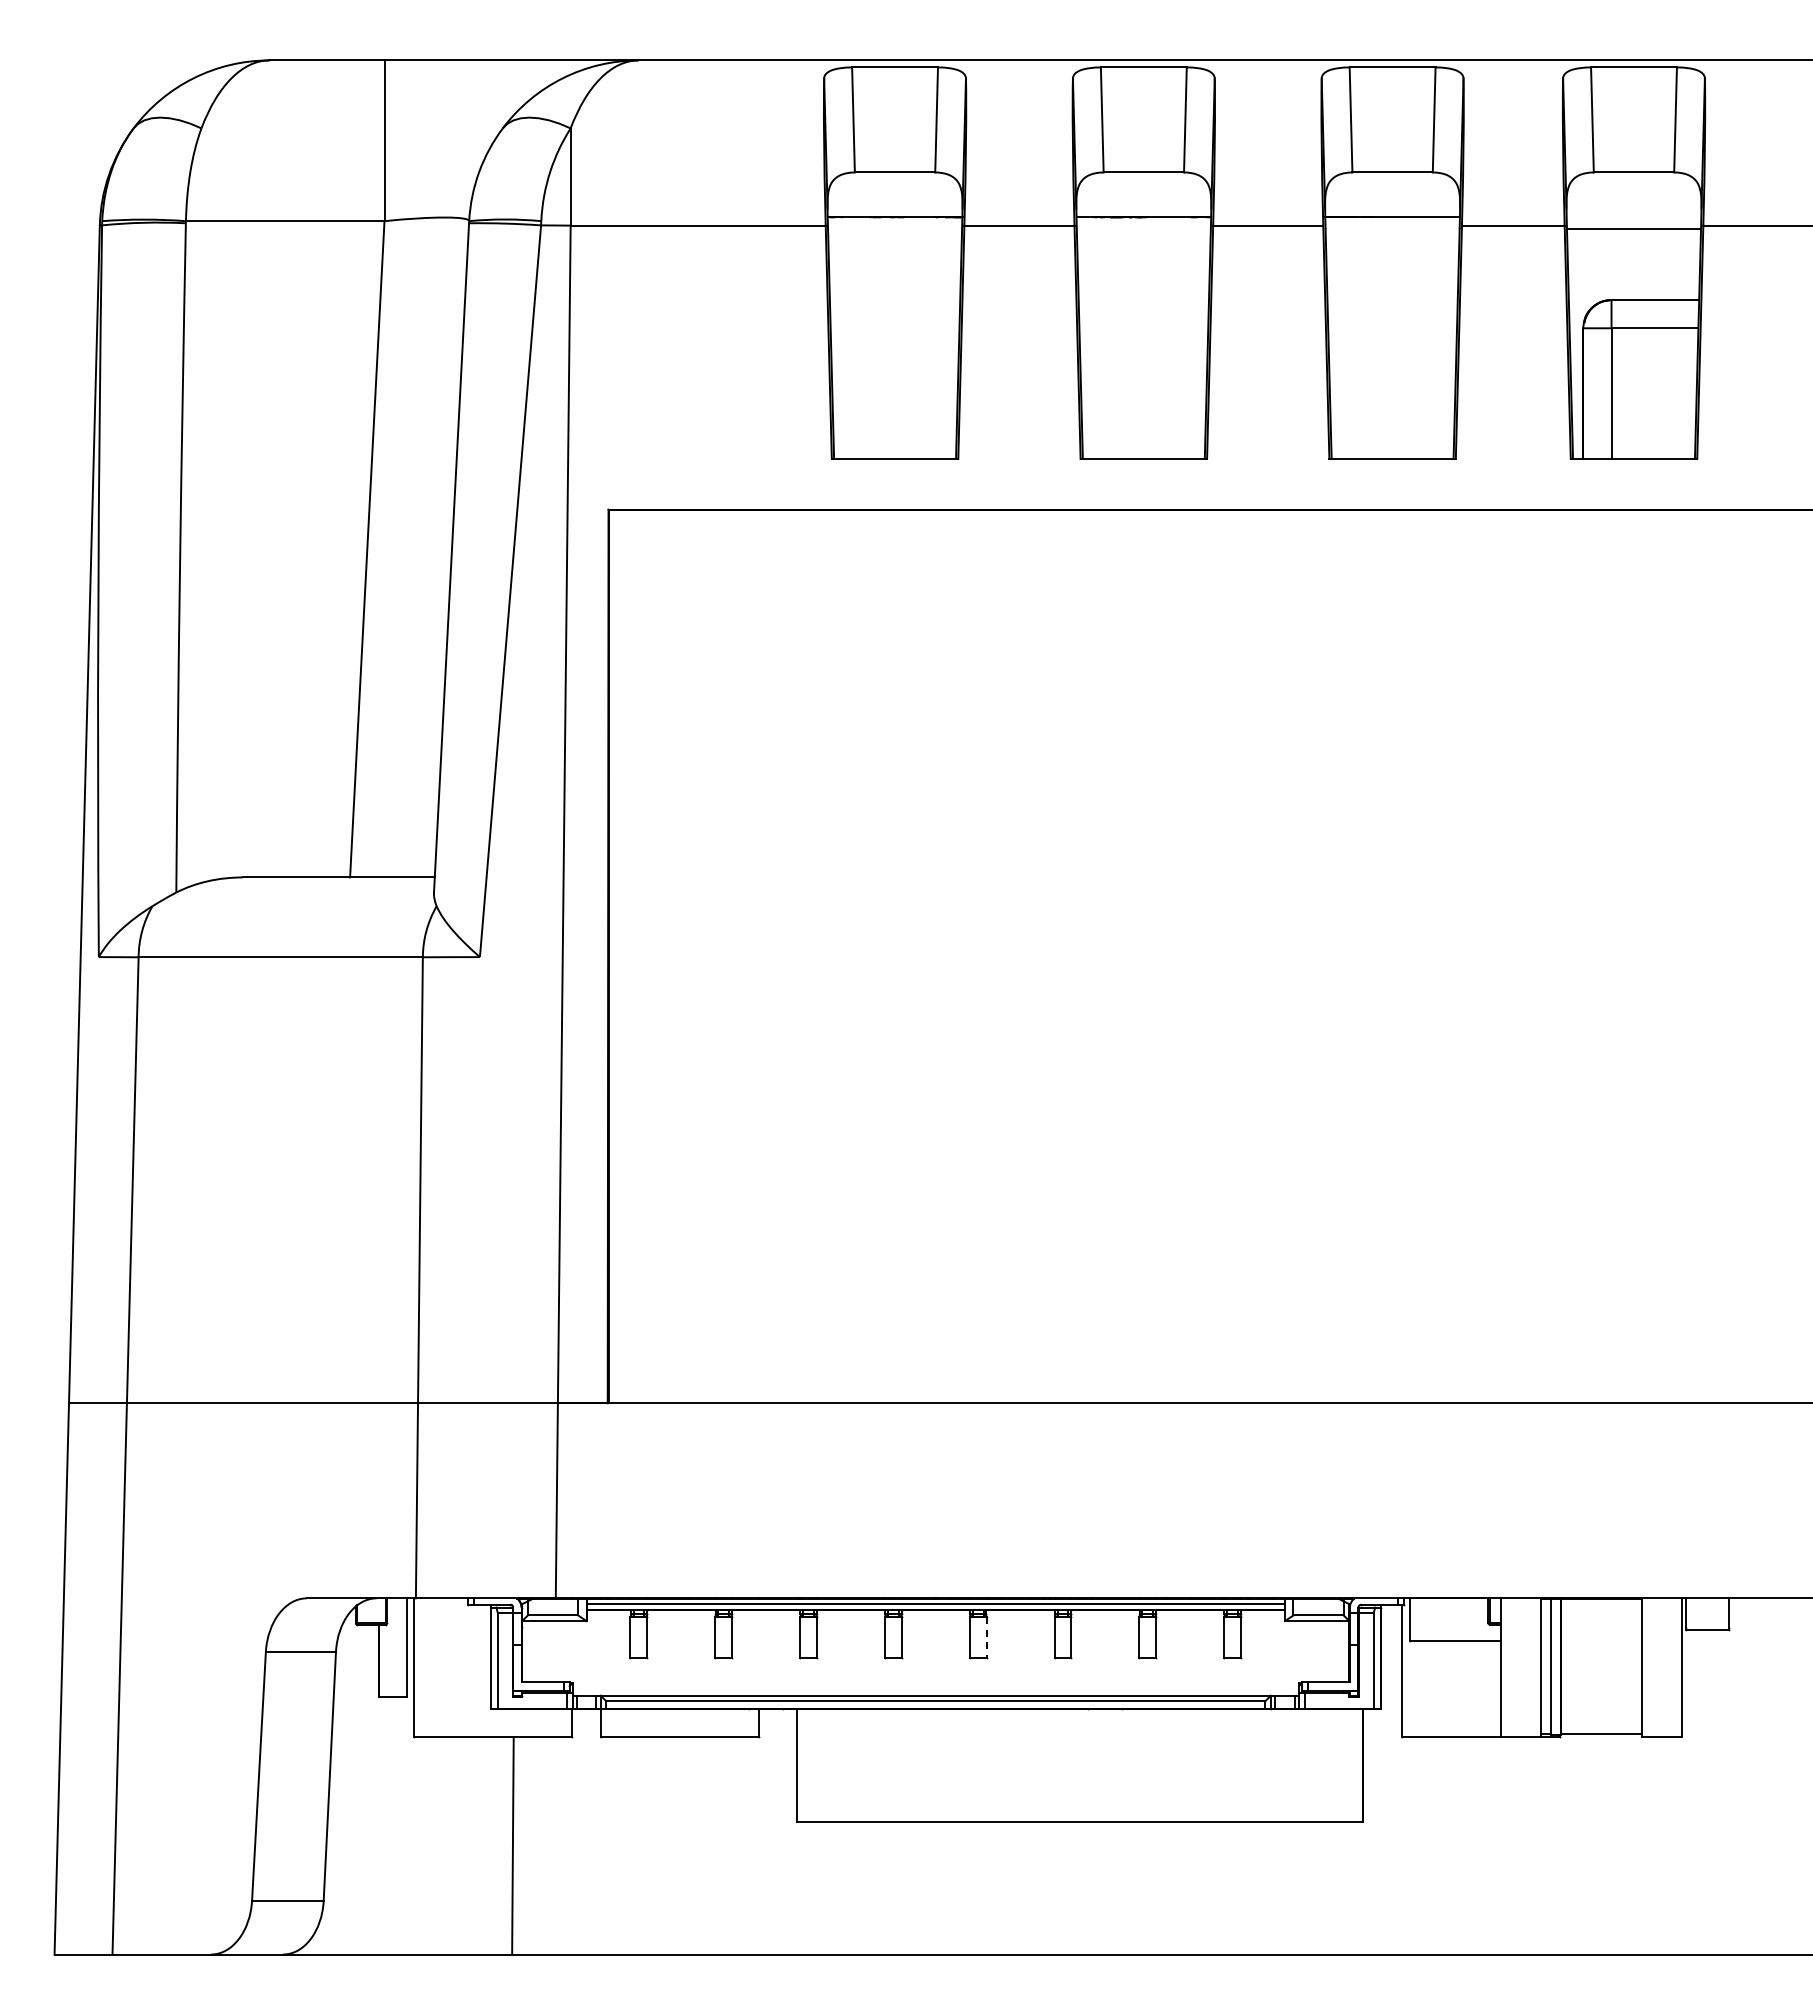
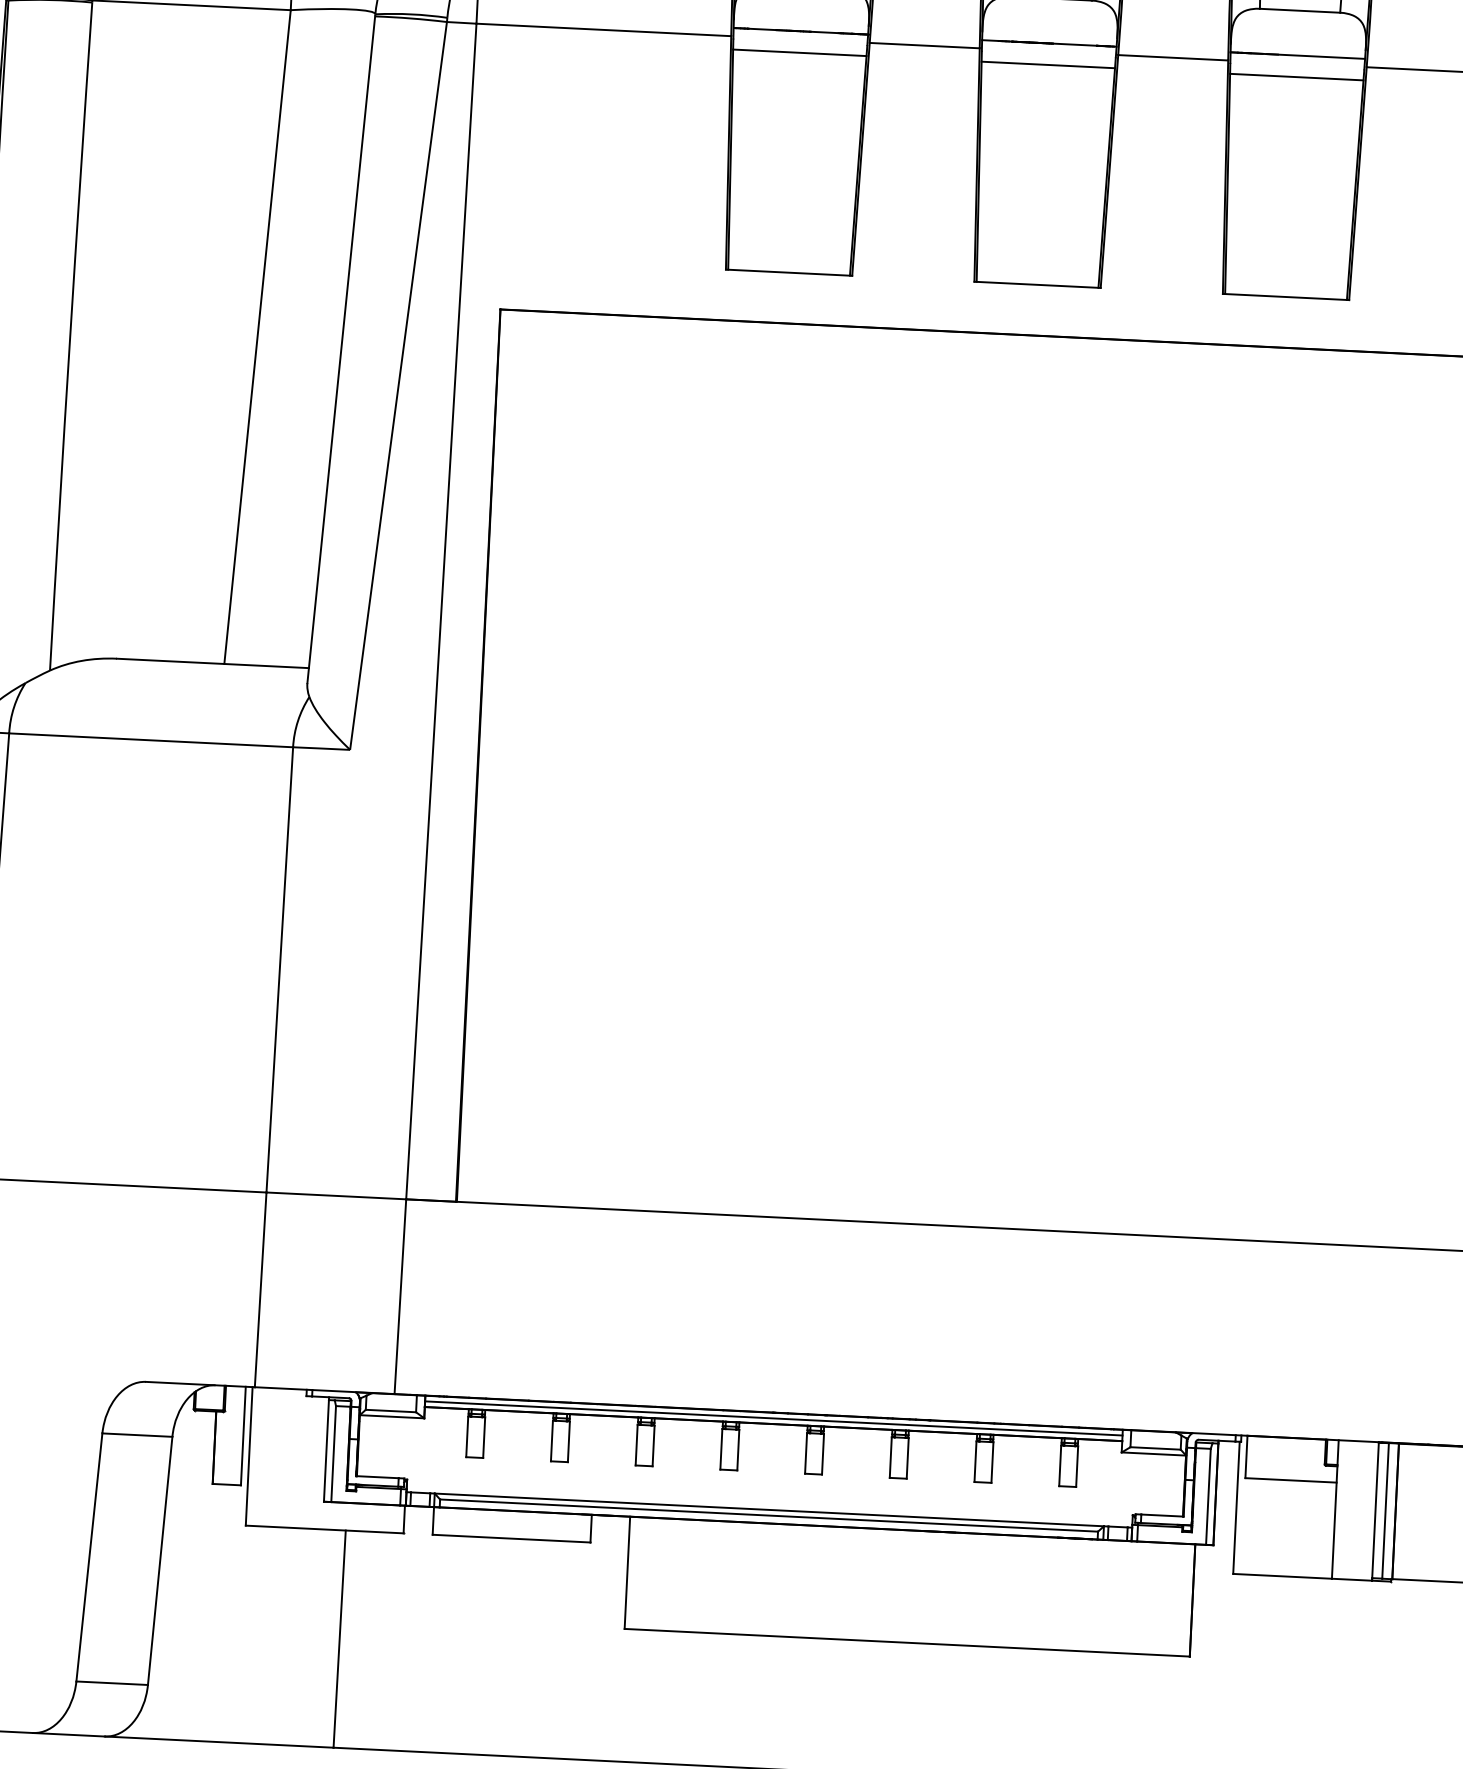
line: (894, 238) -> (799, 52), added
line: (1143, 238) -> (1048, 64), added
line: (1392, 238) -> (1296, 76), added
line: (986, 1638) -> (822, 1455), dashed -> solid

